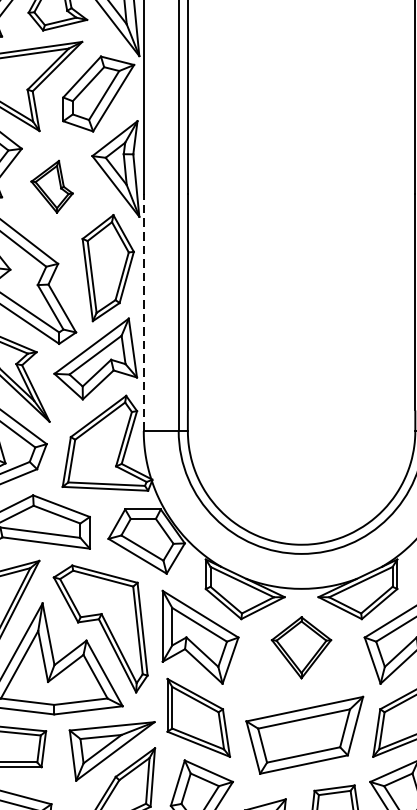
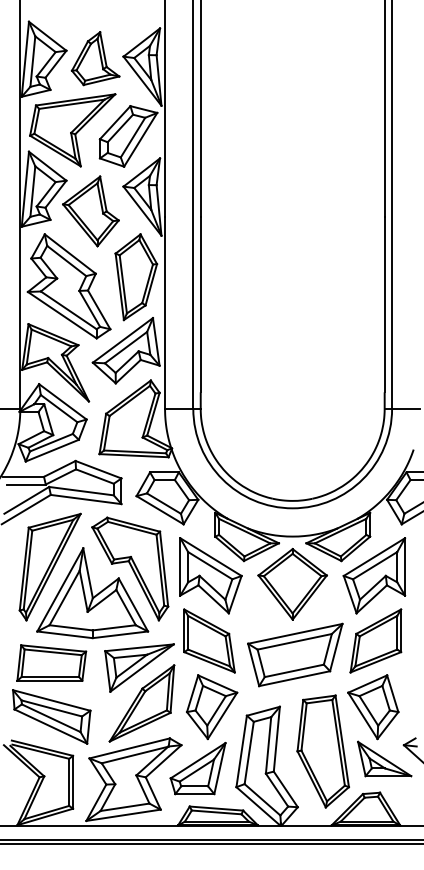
part: (51, 186) -> (90, 211), size x1.67
line: (144, 311) -> (165, 312), dashed -> solid
part: (301, 646) -> (292, 583), size x1.43

